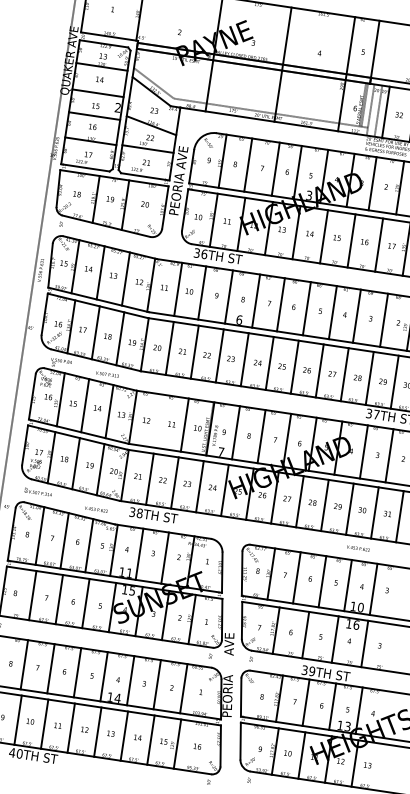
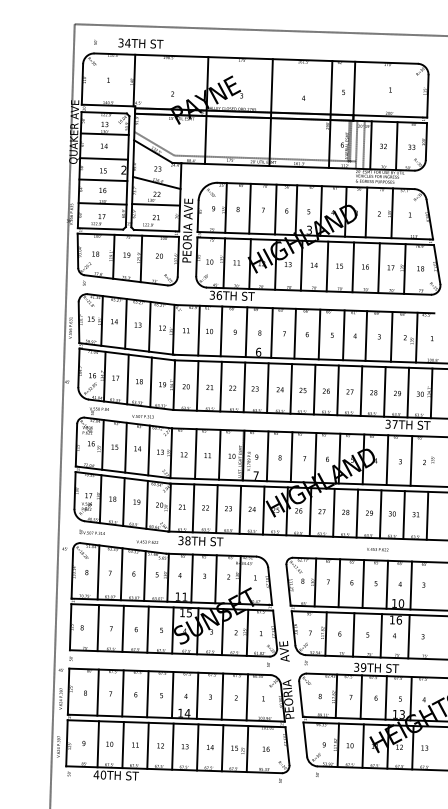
line: (158, 420) -> (195, 453), added
text: (358, 548) -> (377, 549), moved

